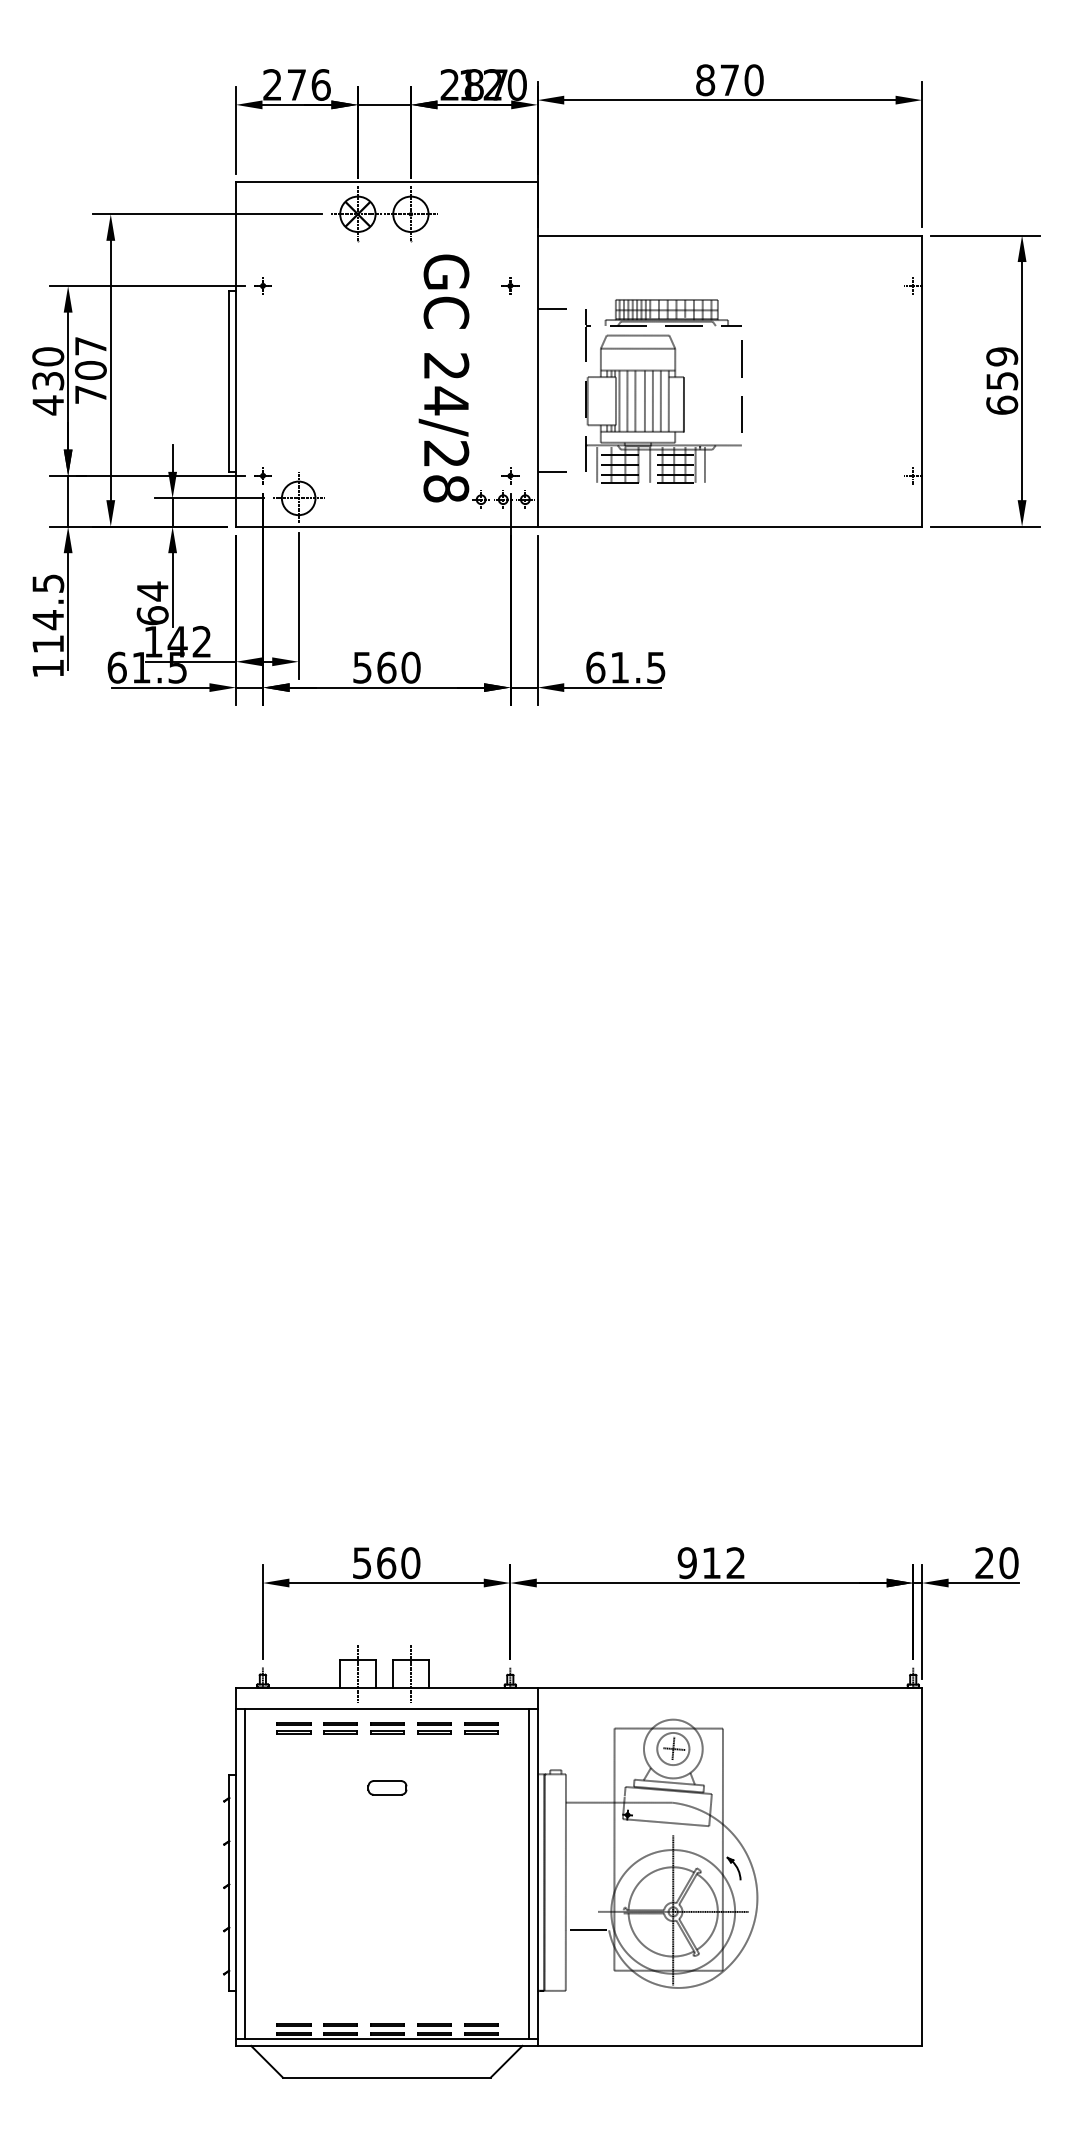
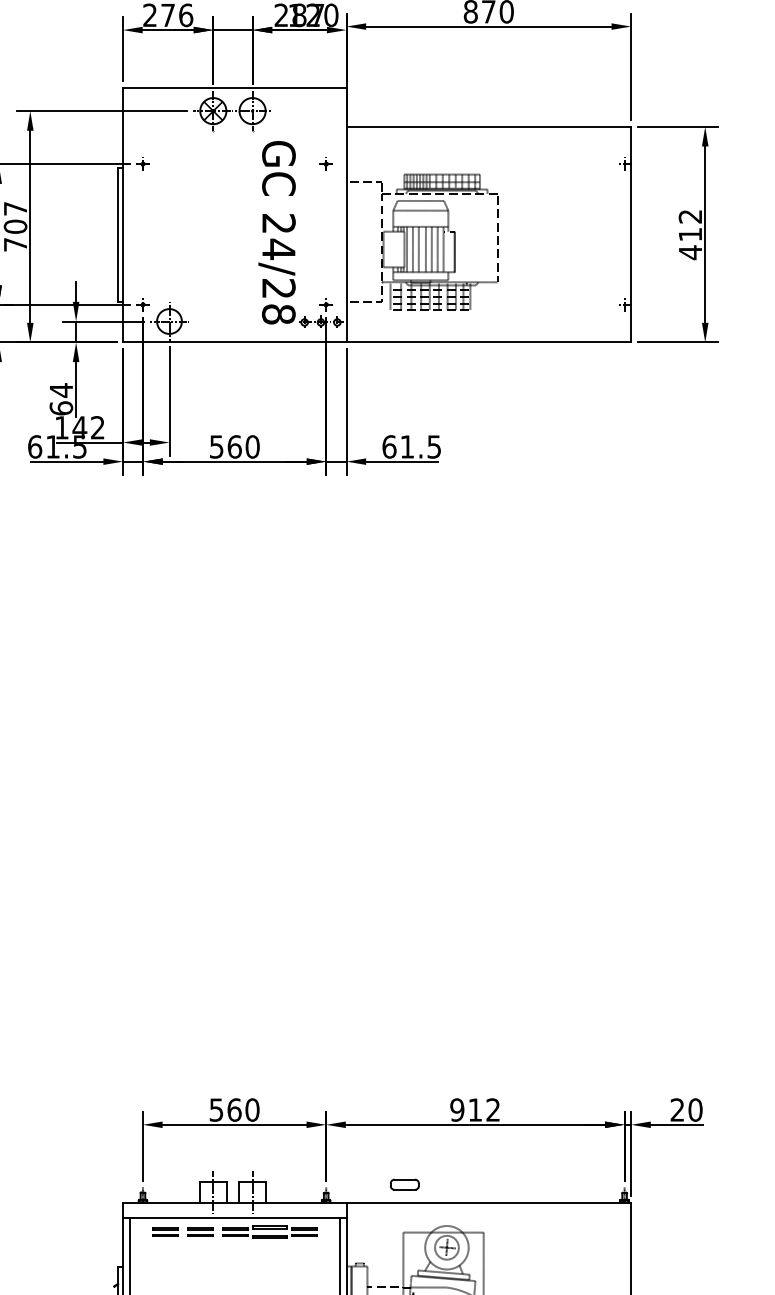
text: (1002, 381) -> (690, 234), 659 -> 412
part: (434, 1728) -> (270, 1232), size x1.4
part: (387, 1787) -> (404, 1184), moved

